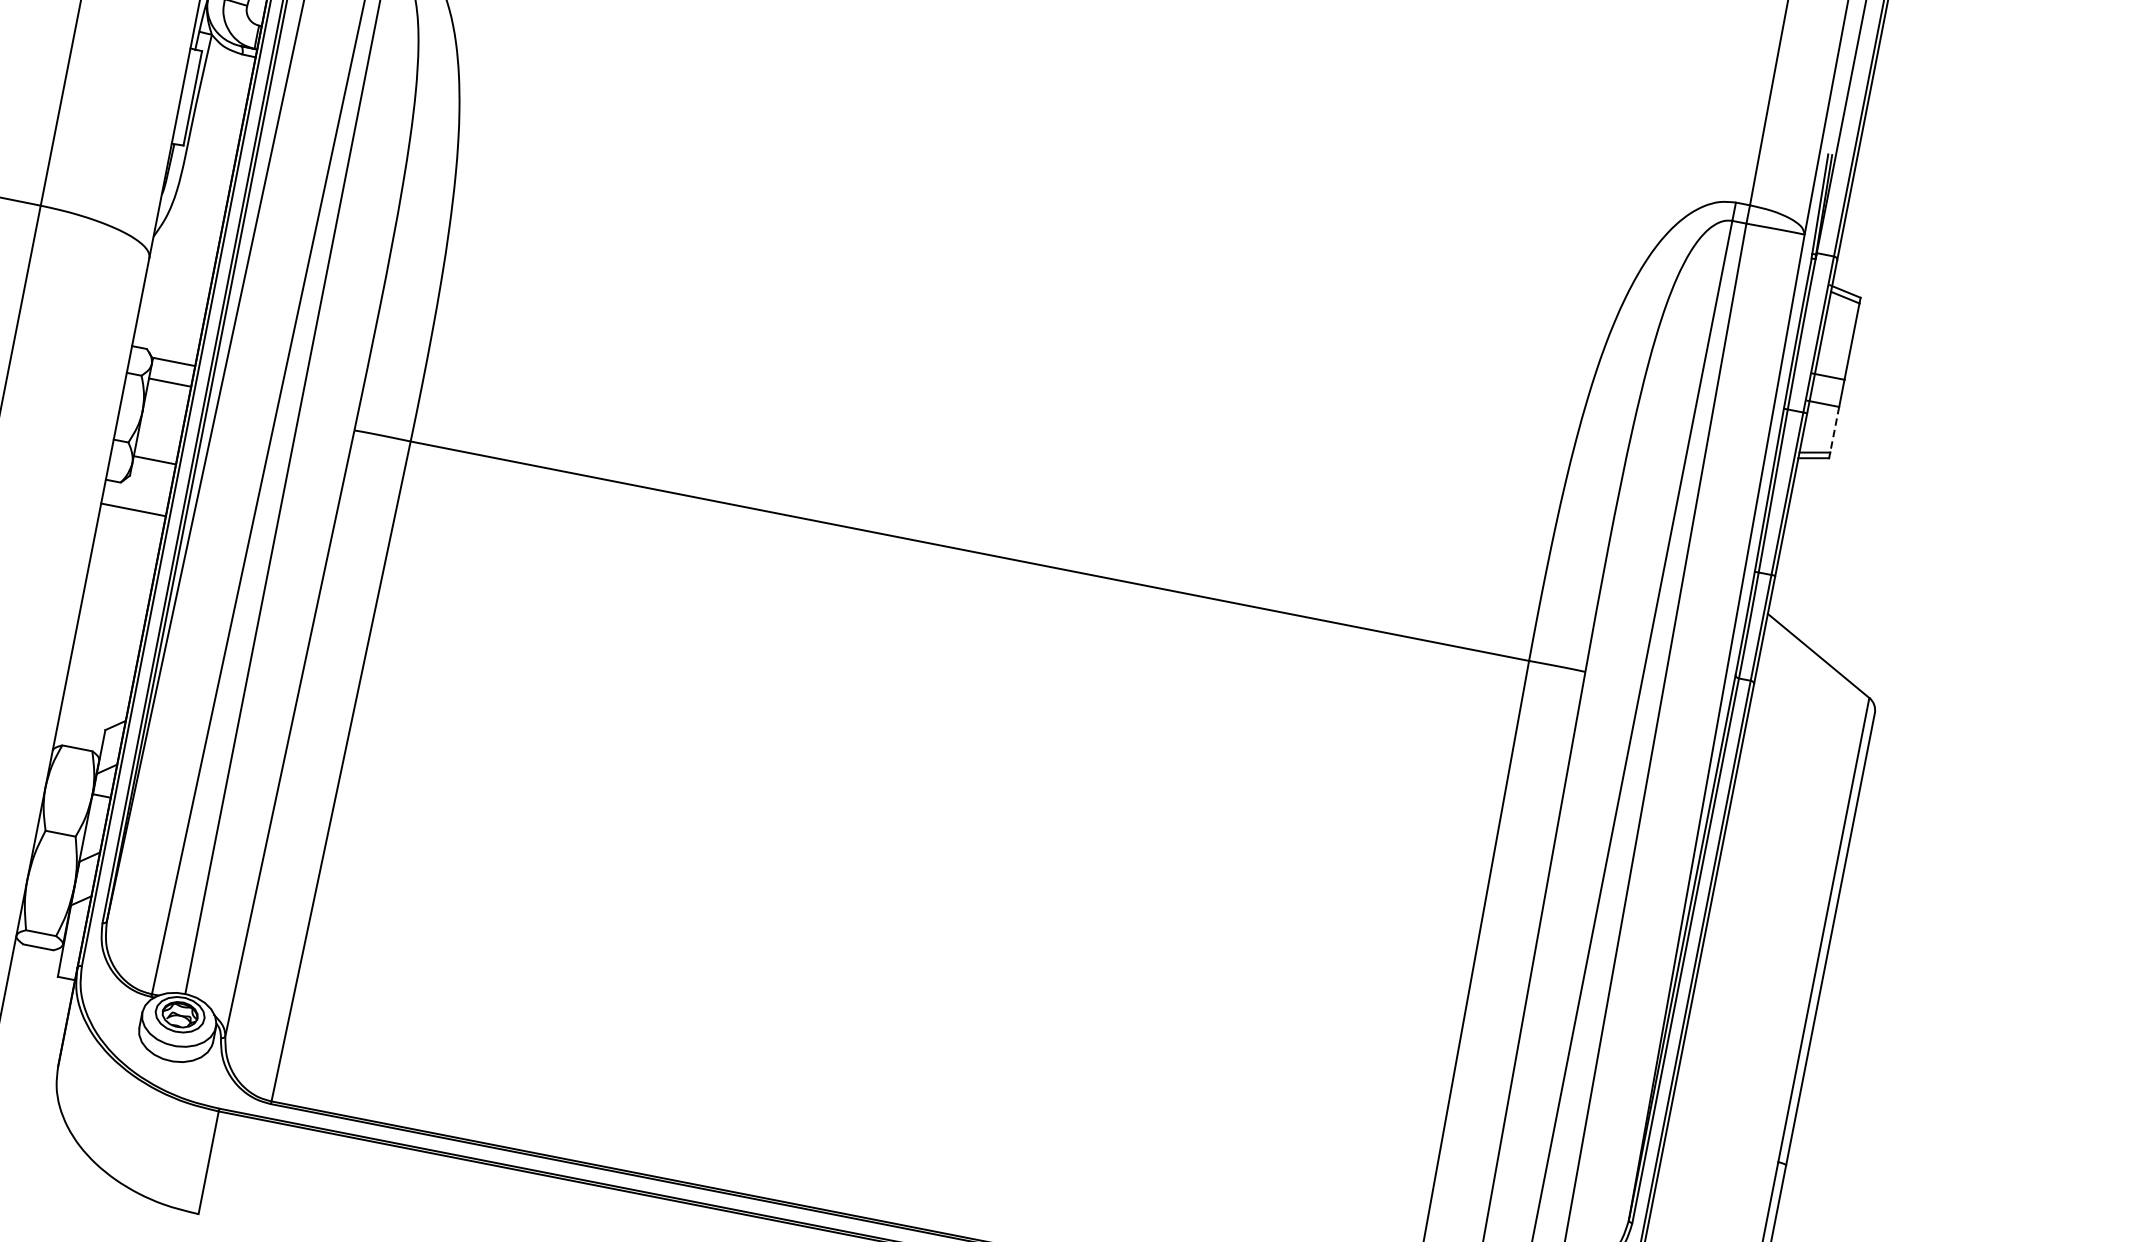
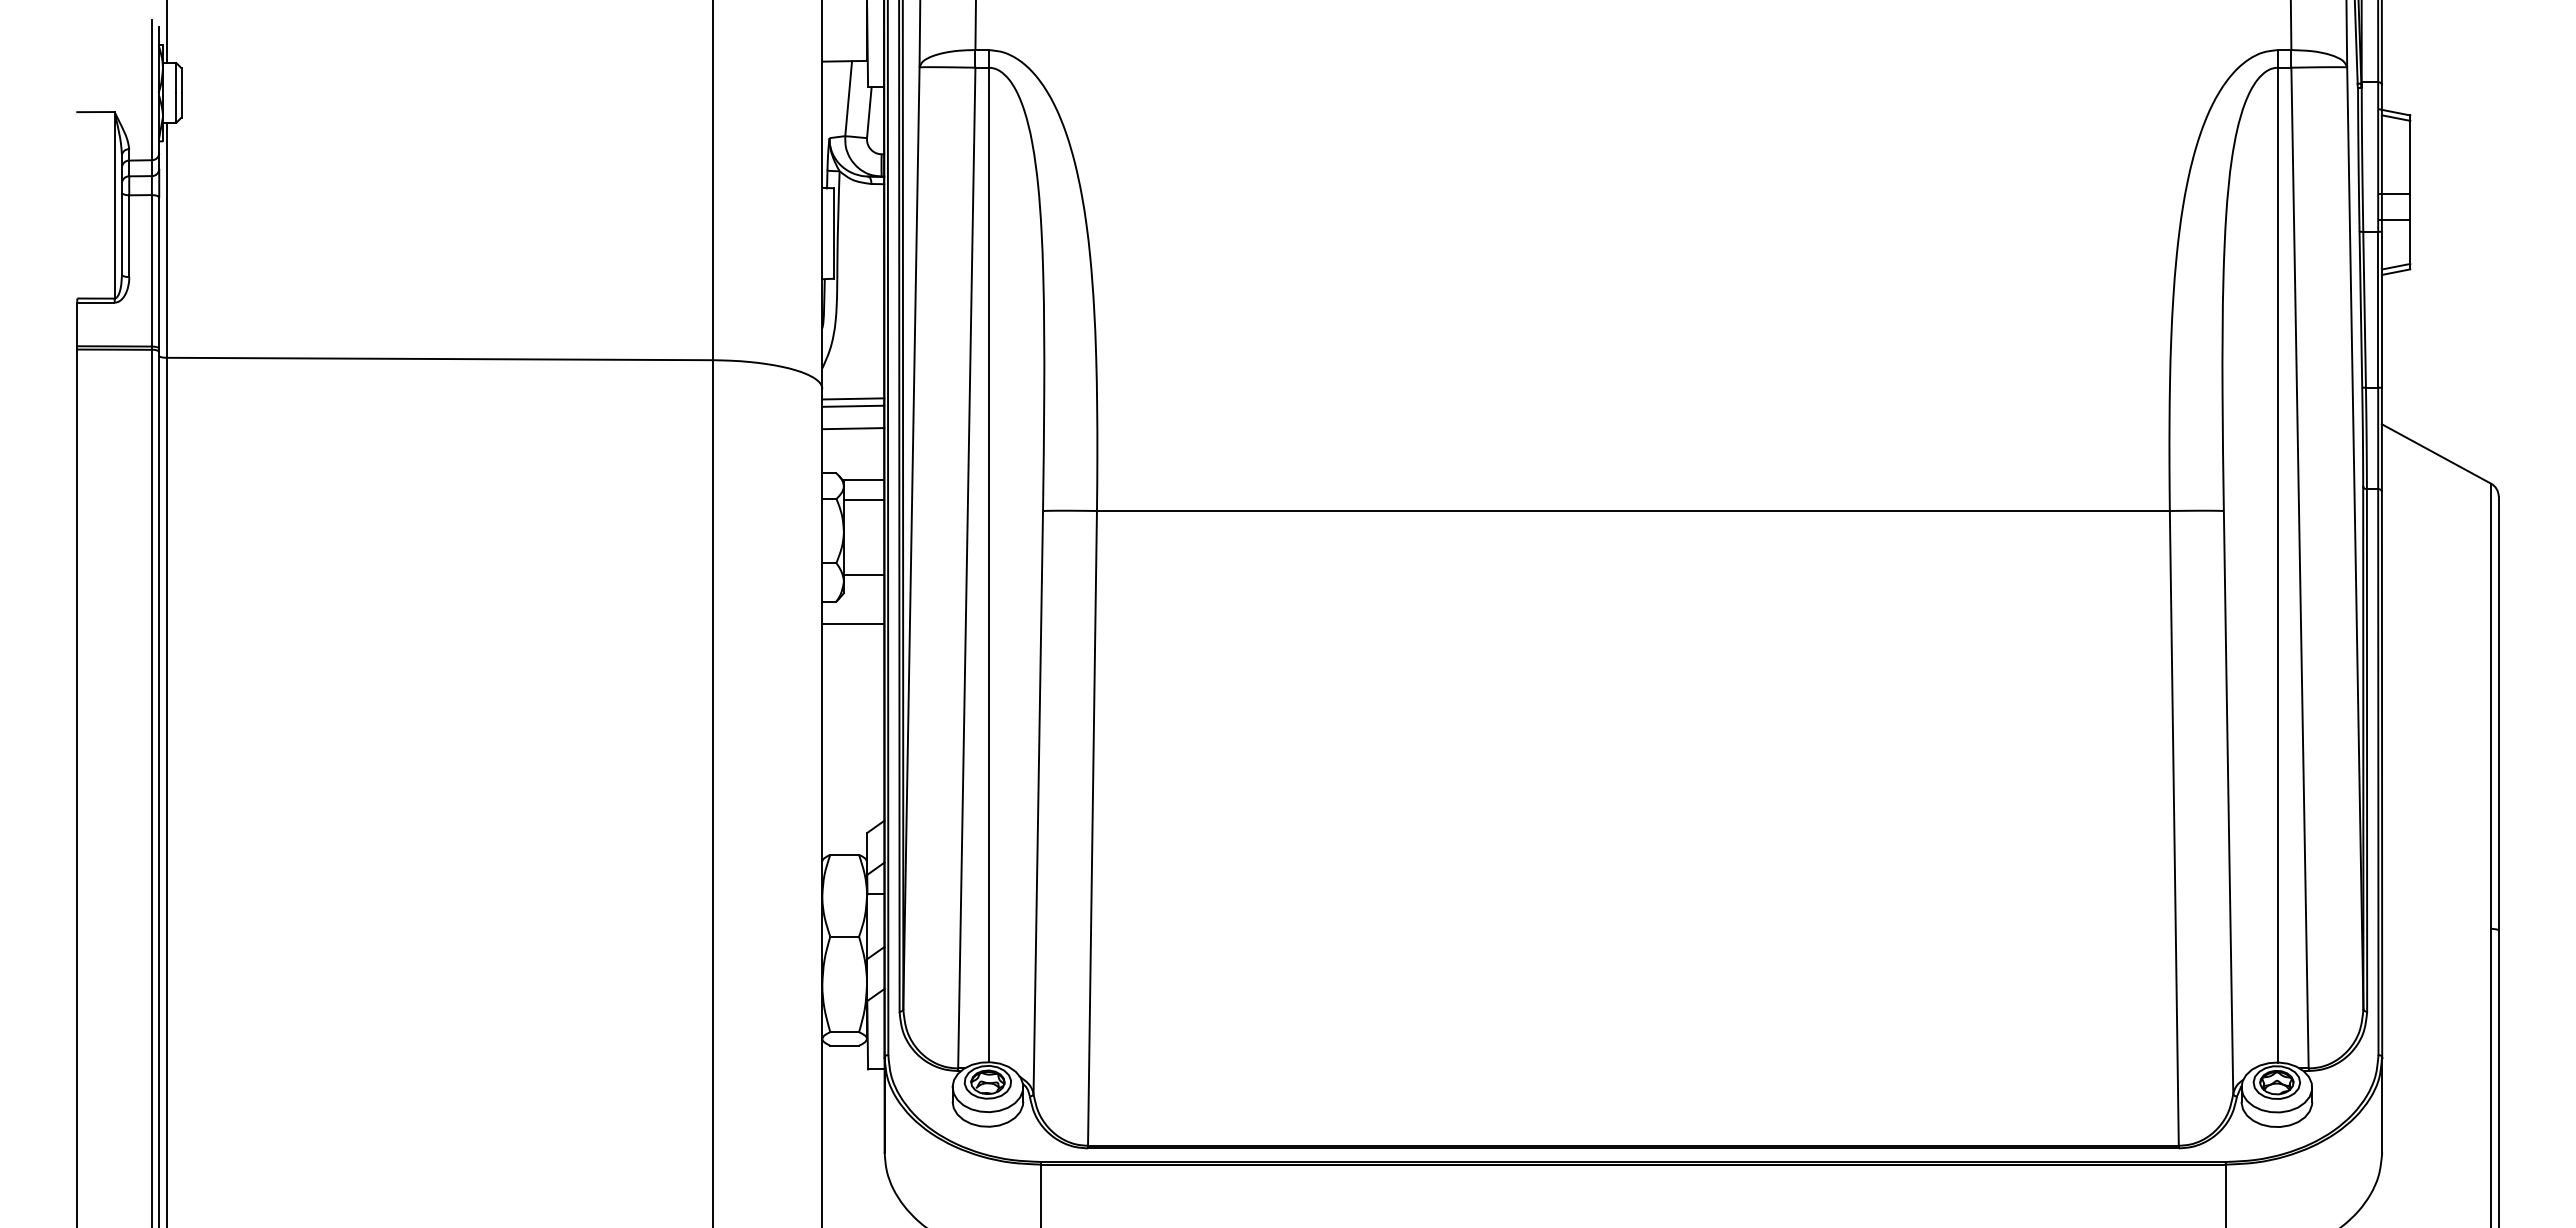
line: (179, 274) -> (853, 398), added
line: (178, 281) -> (853, 405), added
line: (173, 305) -> (853, 428), added
line: (1834, 430) -> (2410, 242), dashed -> solid

